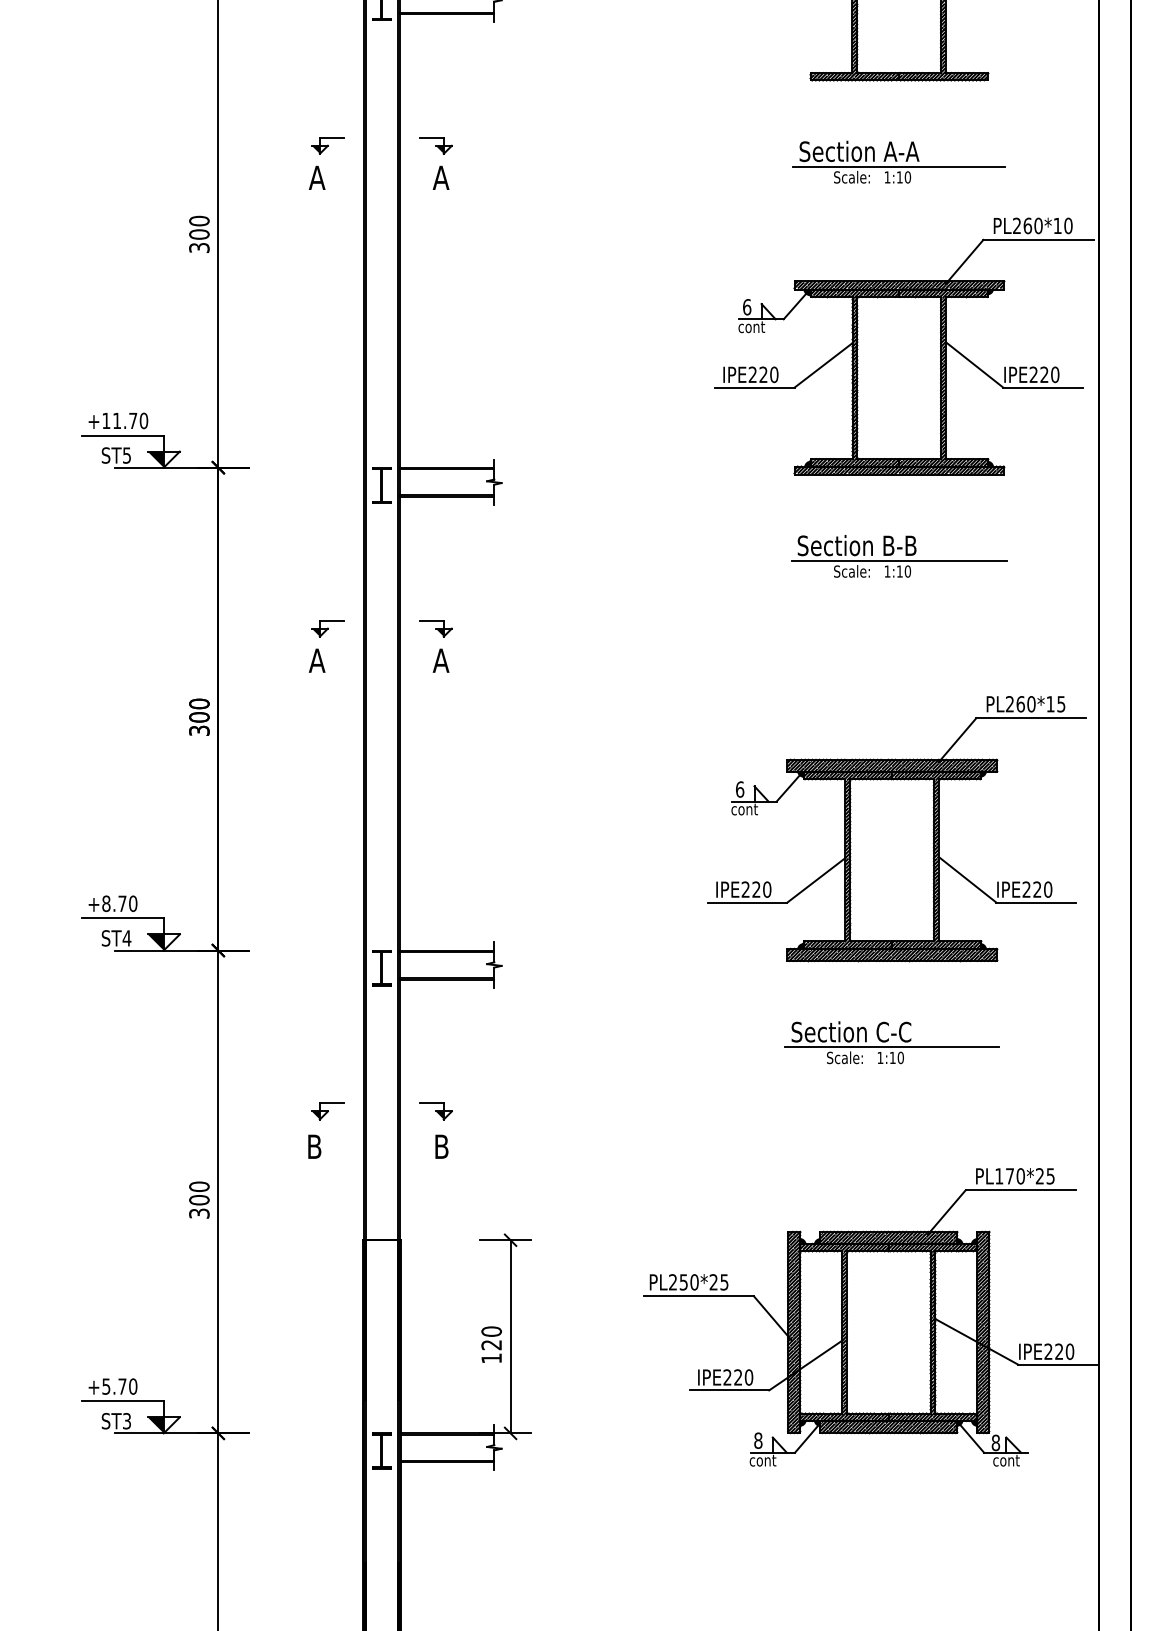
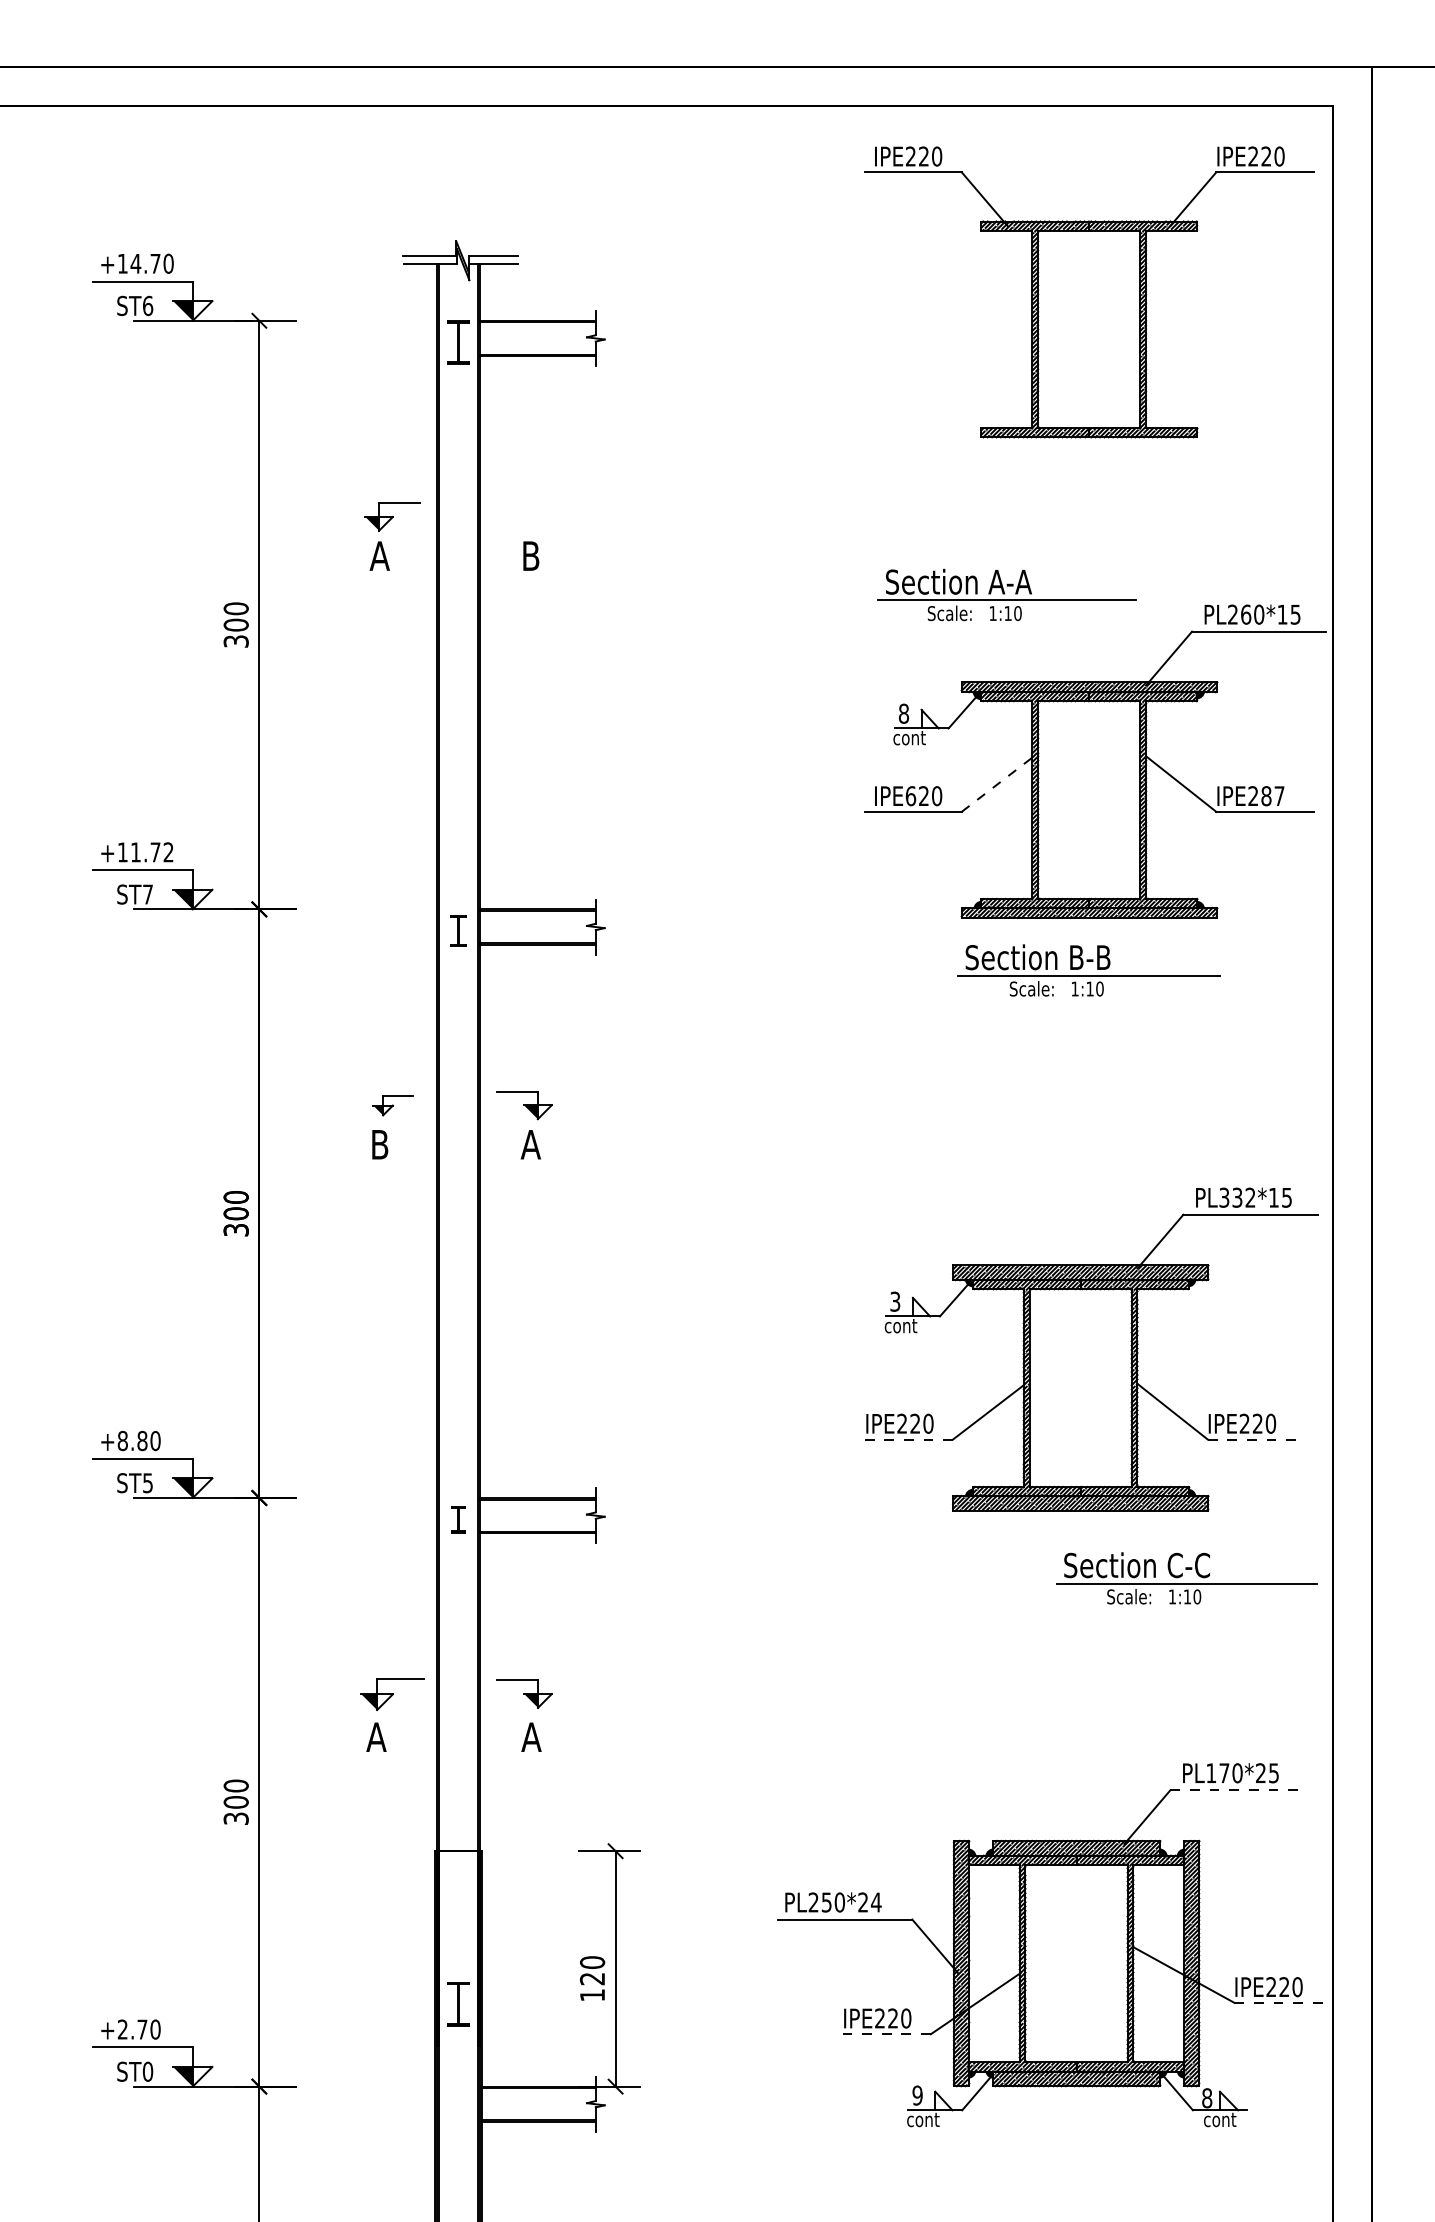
part: (327, 145) -> (392, 516), size x1.4
part: (435, 145) -> (524, 516), removed
part: (898, 161) -> (1006, 594), moved
text: (440, 177) -> (530, 555), A -> B
text: (1068, 225) -> (1295, 614), PL260*10 -> PL260*15
text: (746, 307) -> (903, 713), 6 -> 8
line: (823, 365) -> (997, 784), solid -> dashed
text: (752, 375) -> (910, 796), IPE220 -> IPE620
text: (1049, 375) -> (1272, 796), IPE220 -> IPE287
text: (143, 421) -> (168, 852), +11.70 -> +11.72
text: (126, 455) -> (147, 894), ST5 -> ST7
part: (381, 485) -> (458, 930), size x0.7
part: (898, 556) -> (1088, 970), moved
part: (435, 628) -> (524, 1105), size x1.4
text: (316, 660) -> (379, 1144), A -> B
text: (1020, 704) -> (1237, 1197), PL260*15 -> PL332*15
text: (740, 789) -> (895, 1301), 6 -> 3
line: (747, 902) -> (904, 1439), solid -> dashed
line: (1036, 902) -> (1256, 1439), solid -> dashed
text: (122, 903) -> (142, 1440), +8.70 -> +8.80
text: (126, 938) -> (147, 1483), ST4 -> ST5
part: (381, 968) -> (458, 1519), size x0.6
part: (891, 1042) -> (1186, 1578), moved
part: (327, 1110) -> (392, 1693), size x1.6
part: (435, 1111) -> (524, 1694), size x1.4
text: (314, 1146) -> (376, 1736), B -> A
text: (441, 1146) -> (531, 1736), B -> A
line: (1021, 1190) -> (1238, 1790), solid -> dashed
text: (723, 1282) -> (875, 1902), PL250*25 -> PL250*24
line: (1057, 1364) -> (1282, 2002), solid -> dashed
text: (106, 1386) -> (122, 2029), +5.70 -> +2.70
line: (729, 1390) -> (882, 2034), solid -> dashed
text: (126, 1420) -> (147, 2071), ST3 -> ST0
text: (758, 1440) -> (917, 2095), 8 -> 9
part: (381, 1451) -> (458, 2004), moved

